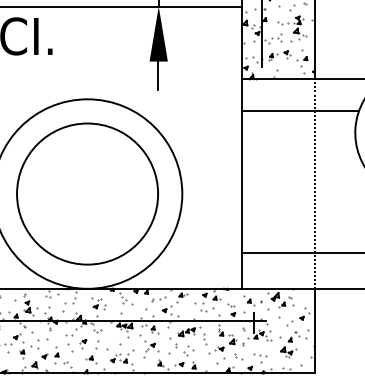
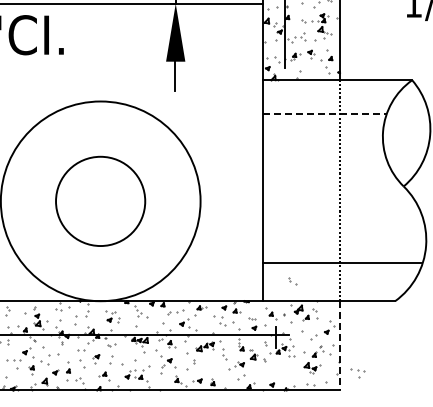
line: (300, 111) -> (325, 114), solid -> dashed
circle: (87, 194) -> (100, 201), size x0.6
line: (314, 330) -> (339, 345), solid -> dashed
part: (188, 350) -> (207, 366), removed
part: (238, 357) -> (292, 281), moved
part: (260, 358) -> (357, 373), moved

